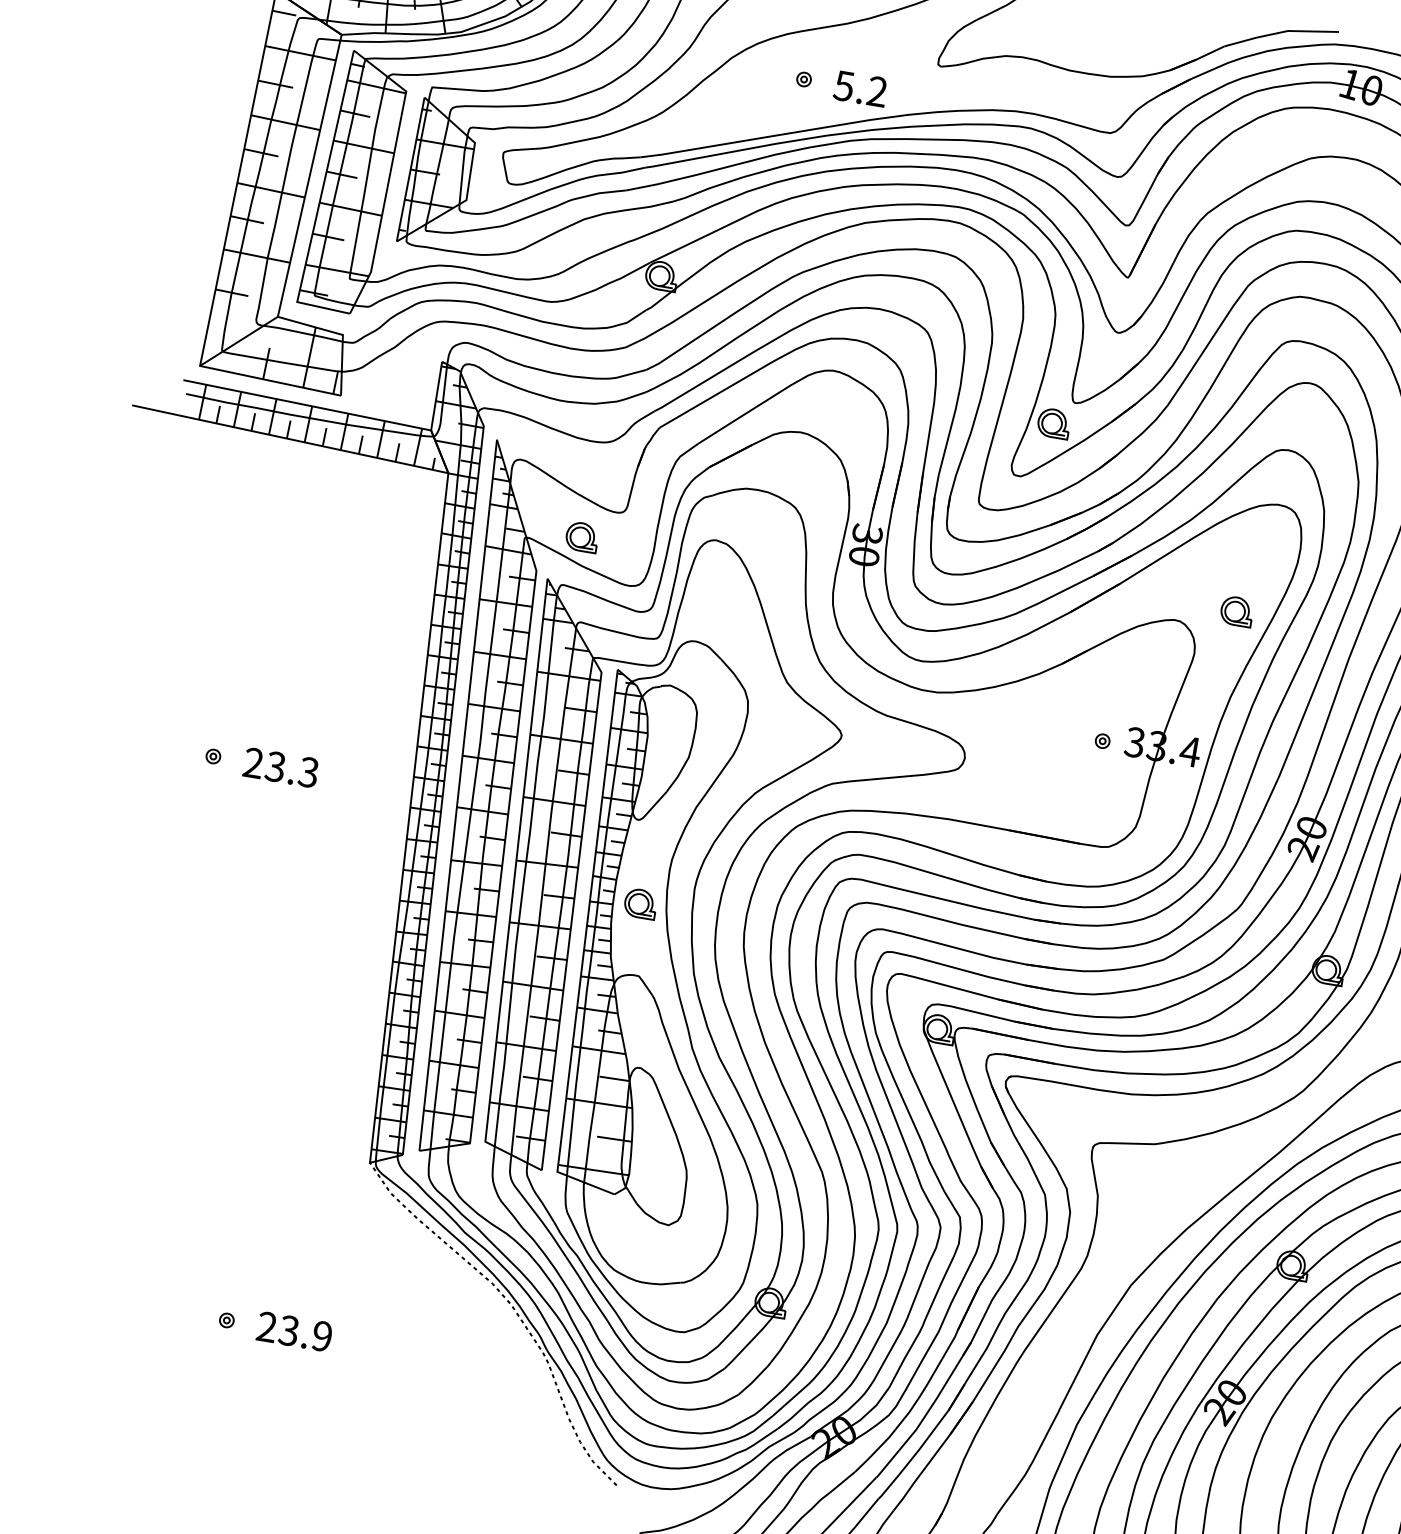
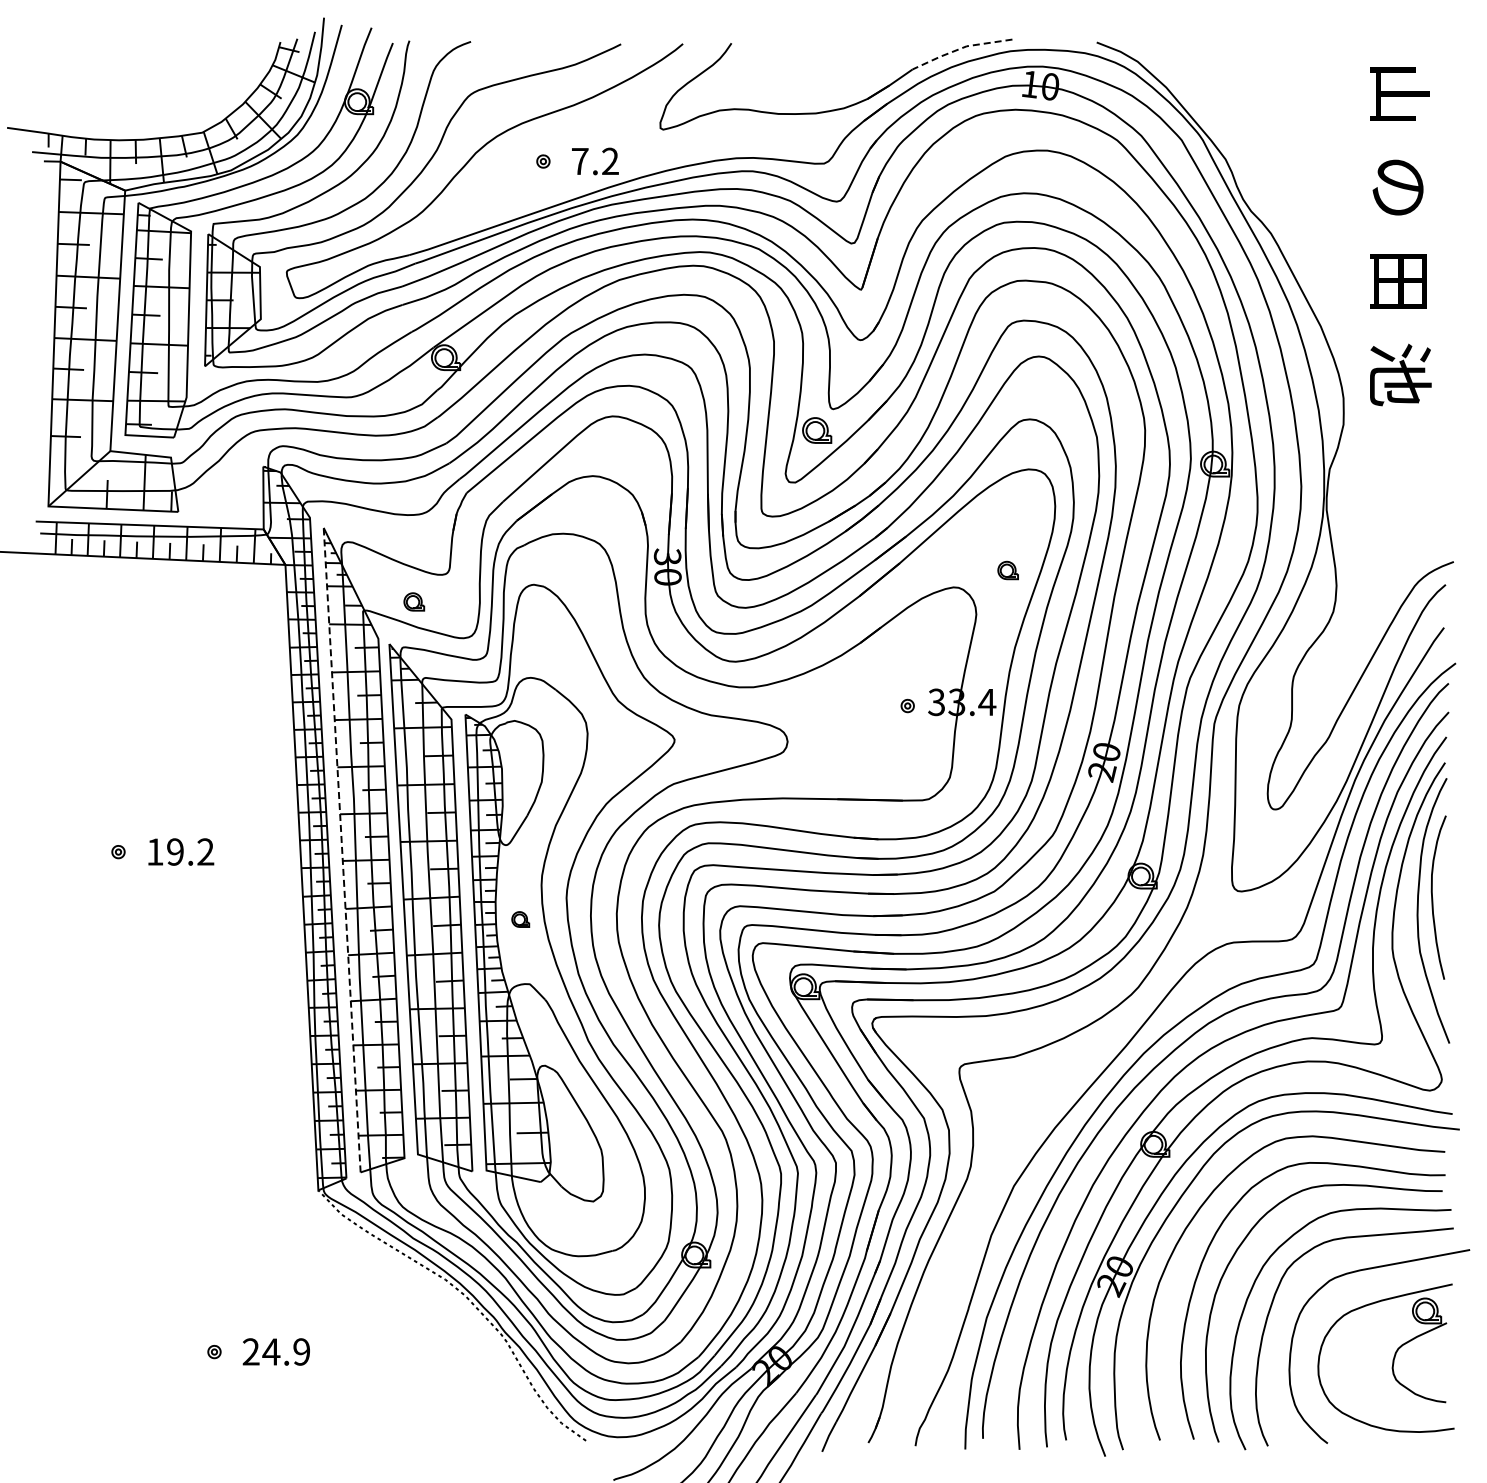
line: (1280, 32) -> (960, 48), solid -> dashed
text: (843, 86) -> (579, 161), 5.2 -> 7.2
part: (582, 536) -> (414, 601), size x0.7
part: (1237, 611) -> (1008, 570), size x0.7
text: (281, 767) -> (180, 851), 23.3 -> 19.2
line: (458, 795) -> (342, 850), solid -> dashed
part: (640, 903) -> (520, 919), size x0.6
text: (289, 1330) -> (271, 1351), 23.9 -> 24.9

